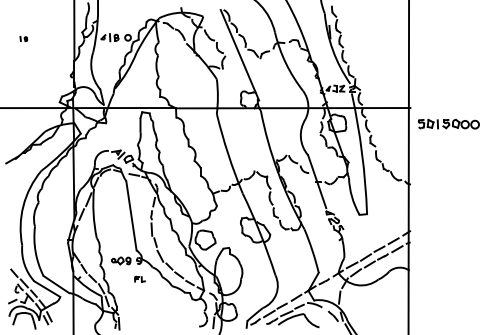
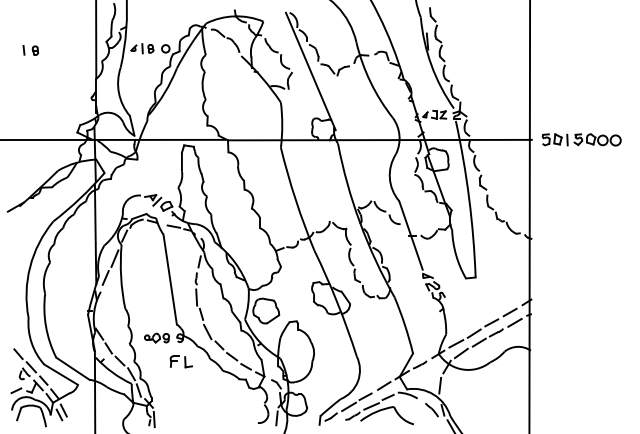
part: (23, 39) -> (30, 50), size x1.67
part: (448, 123) -> (581, 139), moved
part: (139, 278) -> (180, 361), size x1.67

